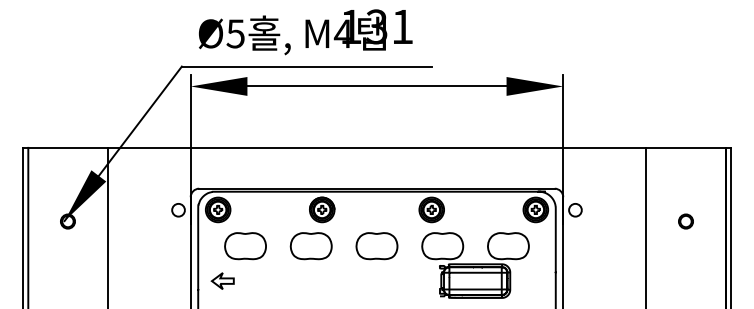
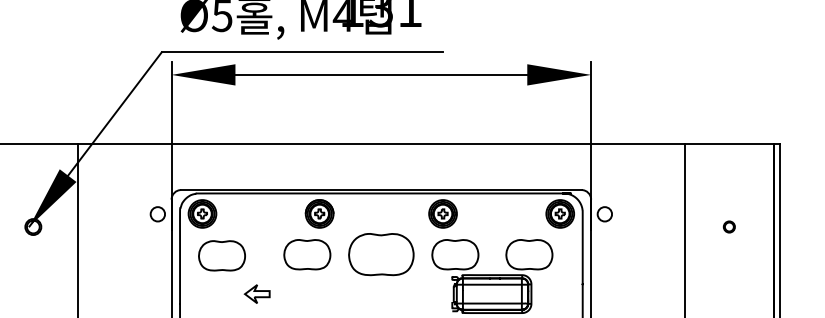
circle: (685, 221) -> (728, 226), size x0.7
part: (245, 246) -> (222, 256), moved
part: (376, 246) -> (380, 255), size x1.4
part: (222, 280) -> (256, 293), moved

